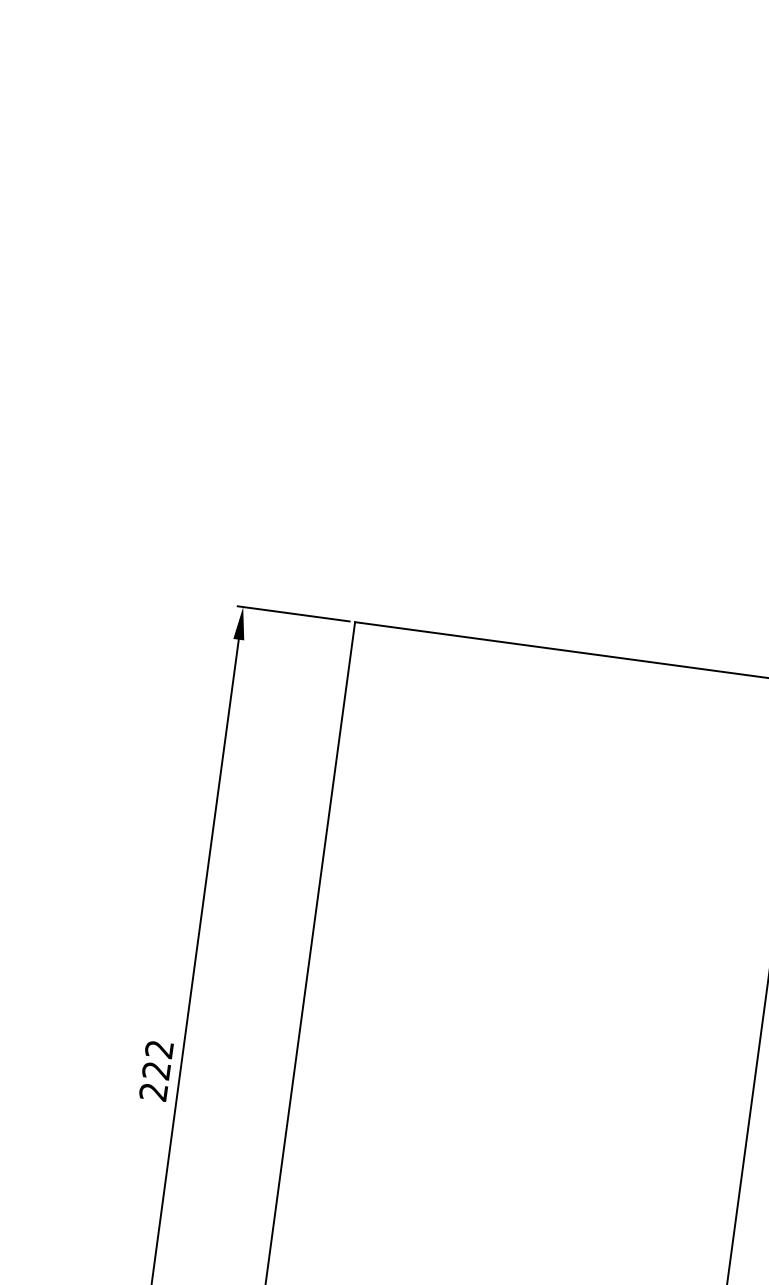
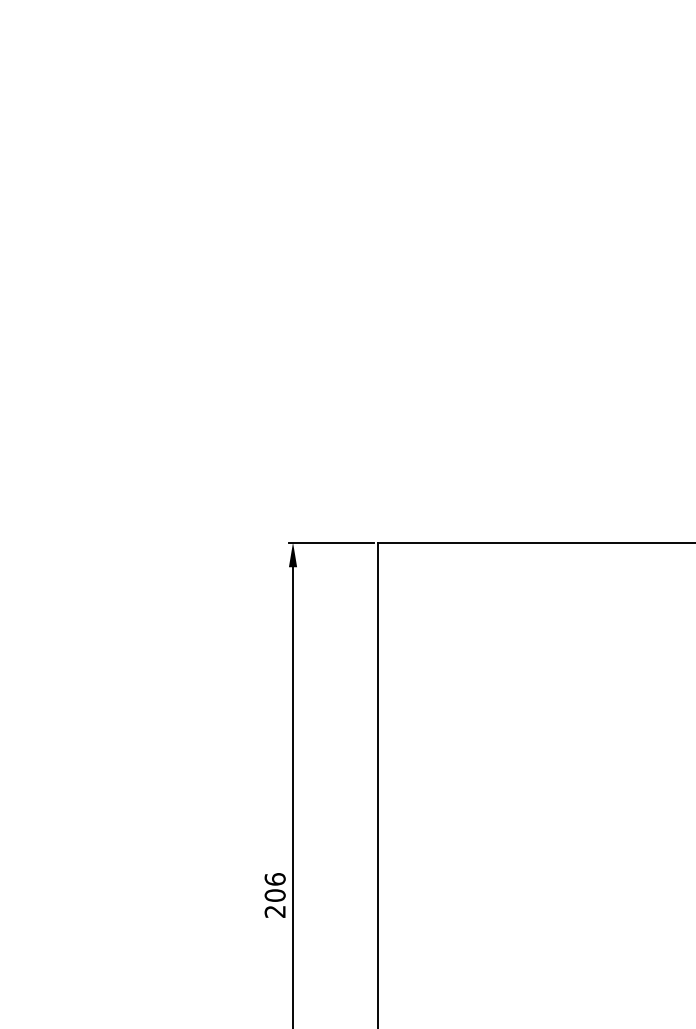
text: (157, 1059) -> (274, 887), 222 -> 206

